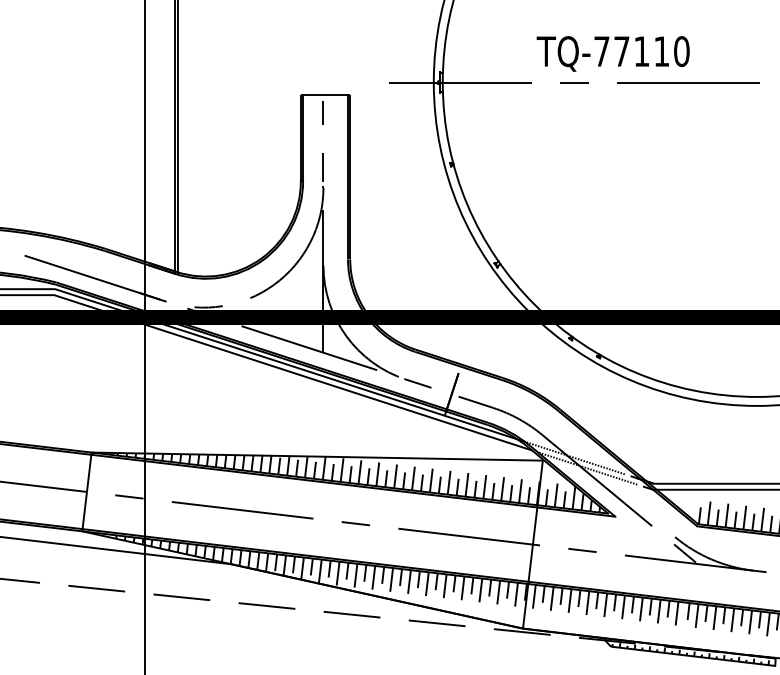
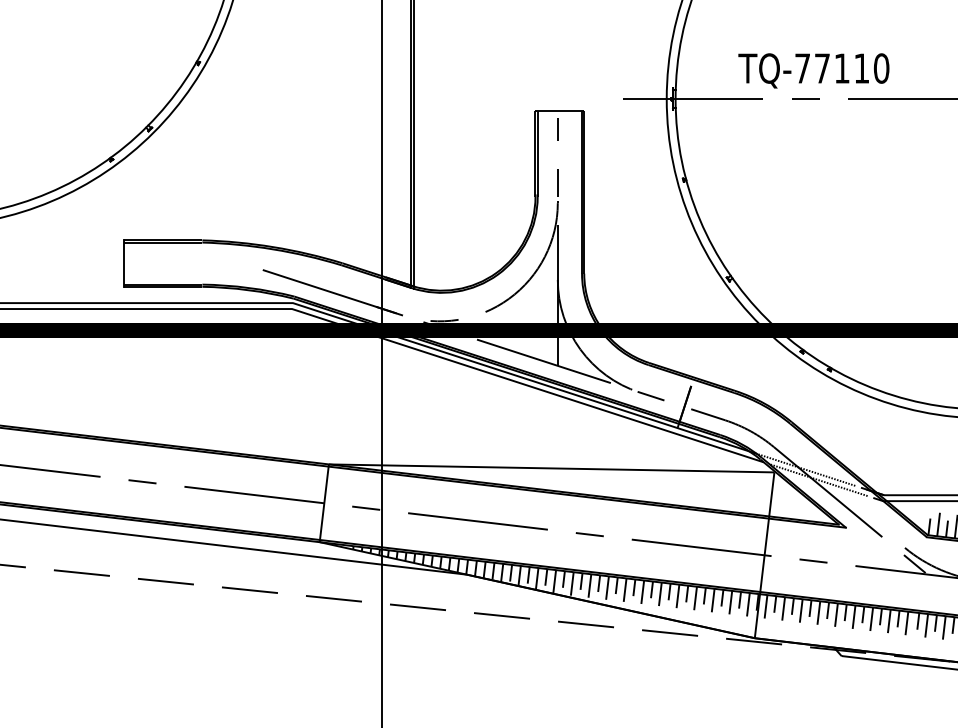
text: (612, 53) -> (813, 70), moved
hatch: (358, 482) -> (592, 493), removed
hatch: (668, 651) -> (898, 660), removed

